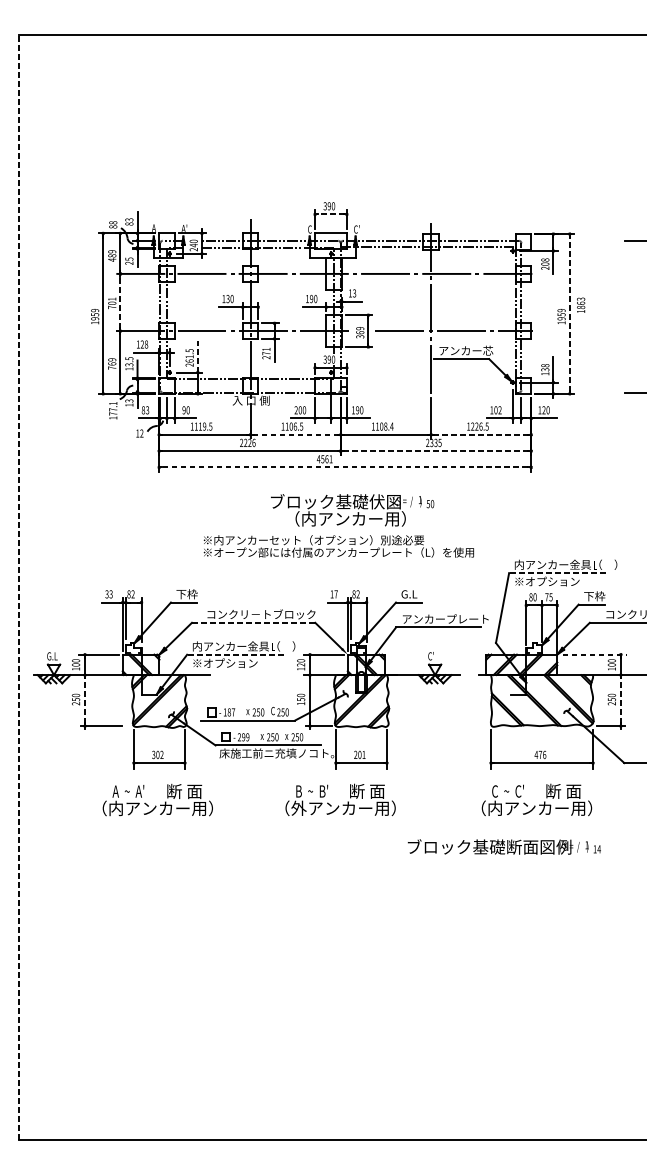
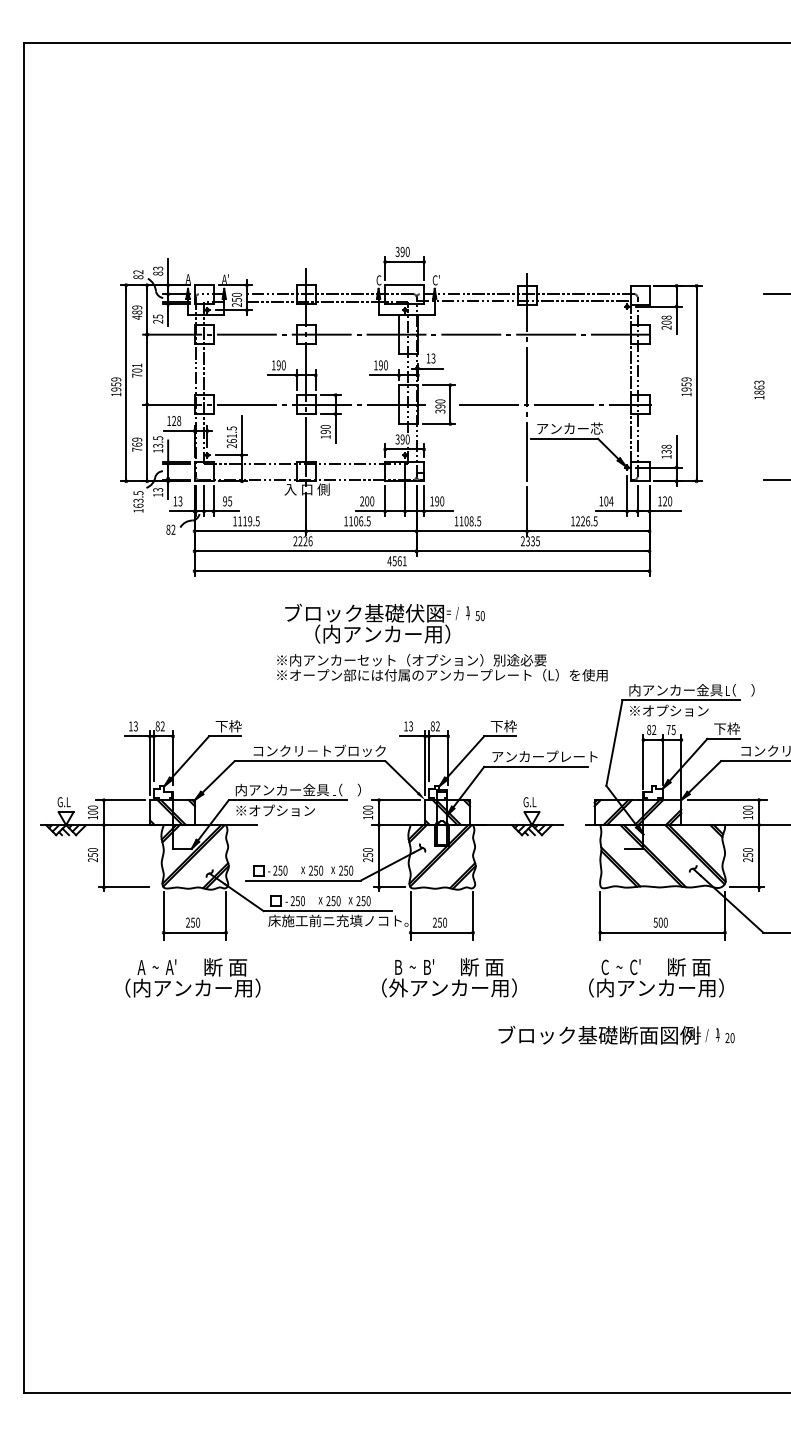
line: (330, 214) -> (404, 261), dashed -> solid
text: (113, 223) -> (138, 272), 88 -> 82
text: (193, 245) -> (236, 299), 240 -> 250
text: (227, 299) -> (278, 365), 130 -> 190
line: (120, 302) -> (147, 369), dashed -> solid
text: (581, 304) -> (759, 389), moved
line: (569, 313) -> (696, 383), dashed -> solid
text: (360, 330) -> (440, 403), 369 -> 390
text: (266, 353) -> (325, 432), 271 -> 190
line: (197, 356) -> (241, 435), dashed -> solid
text: (113, 408) -> (138, 499), 177.1 -> 163.5
text: (143, 410) -> (175, 501), 83 -> 13
text: (188, 410) -> (230, 501), 90 -> 95
text: (500, 410) -> (611, 501), 102 -> 104
text: (391, 426) -> (478, 521), 1108.4 -> 1108.5
text: (137, 433) -> (168, 529), 12 -> 82
line: (295, 434) -> (361, 531), dashed -> solid
line: (481, 434) -> (588, 531), dashed -> solid
line: (436, 451) -> (533, 551), dashed -> solid
line: (343, 467) -> (420, 571), dashed -> solid
text: (352, 510) -> (384, 623), moved
text: (339, 546) -> (442, 667), moved
line: (557, 573) -> (681, 700), dashed -> solid
line: (19, 587) -> (23, 718), dashed -> solid
text: (106, 594) -> (130, 726), 33 -> 13
text: (335, 594) -> (410, 726), 17 -> 13
text: (411, 594) -> (503, 726), G.L -> 下枠
text: (535, 597) -> (654, 730), 80 -> 82
line: (253, 623) -> (310, 761), dashed -> solid
line: (235, 654) -> (287, 800), dashed -> solid
line: (595, 654) -> (727, 800), dashed -> solid
text: (434, 655) -> (531, 801), C' -> G.L
text: (301, 664) -> (368, 812), 120 -> 100
line: (84, 700) -> (103, 856), dashed -> solid
line: (621, 700) -> (759, 856), dashed -> solid
text: (300, 704) -> (367, 860), 150 -> 250
text: (272, 711) -> (333, 869), C -> x
text: (229, 712) -> (280, 870), 187 -> 250
text: (244, 737) -> (299, 901), 299 -> 250
text: (158, 754) -> (193, 922), 302 -> 250
text: (361, 754) -> (442, 922), 201 -> 250
text: (540, 754) -> (660, 922), 476 -> 500
text: (340, 799) -> (449, 977), moved
text: (596, 849) -> (729, 1038), 14 -> 20

